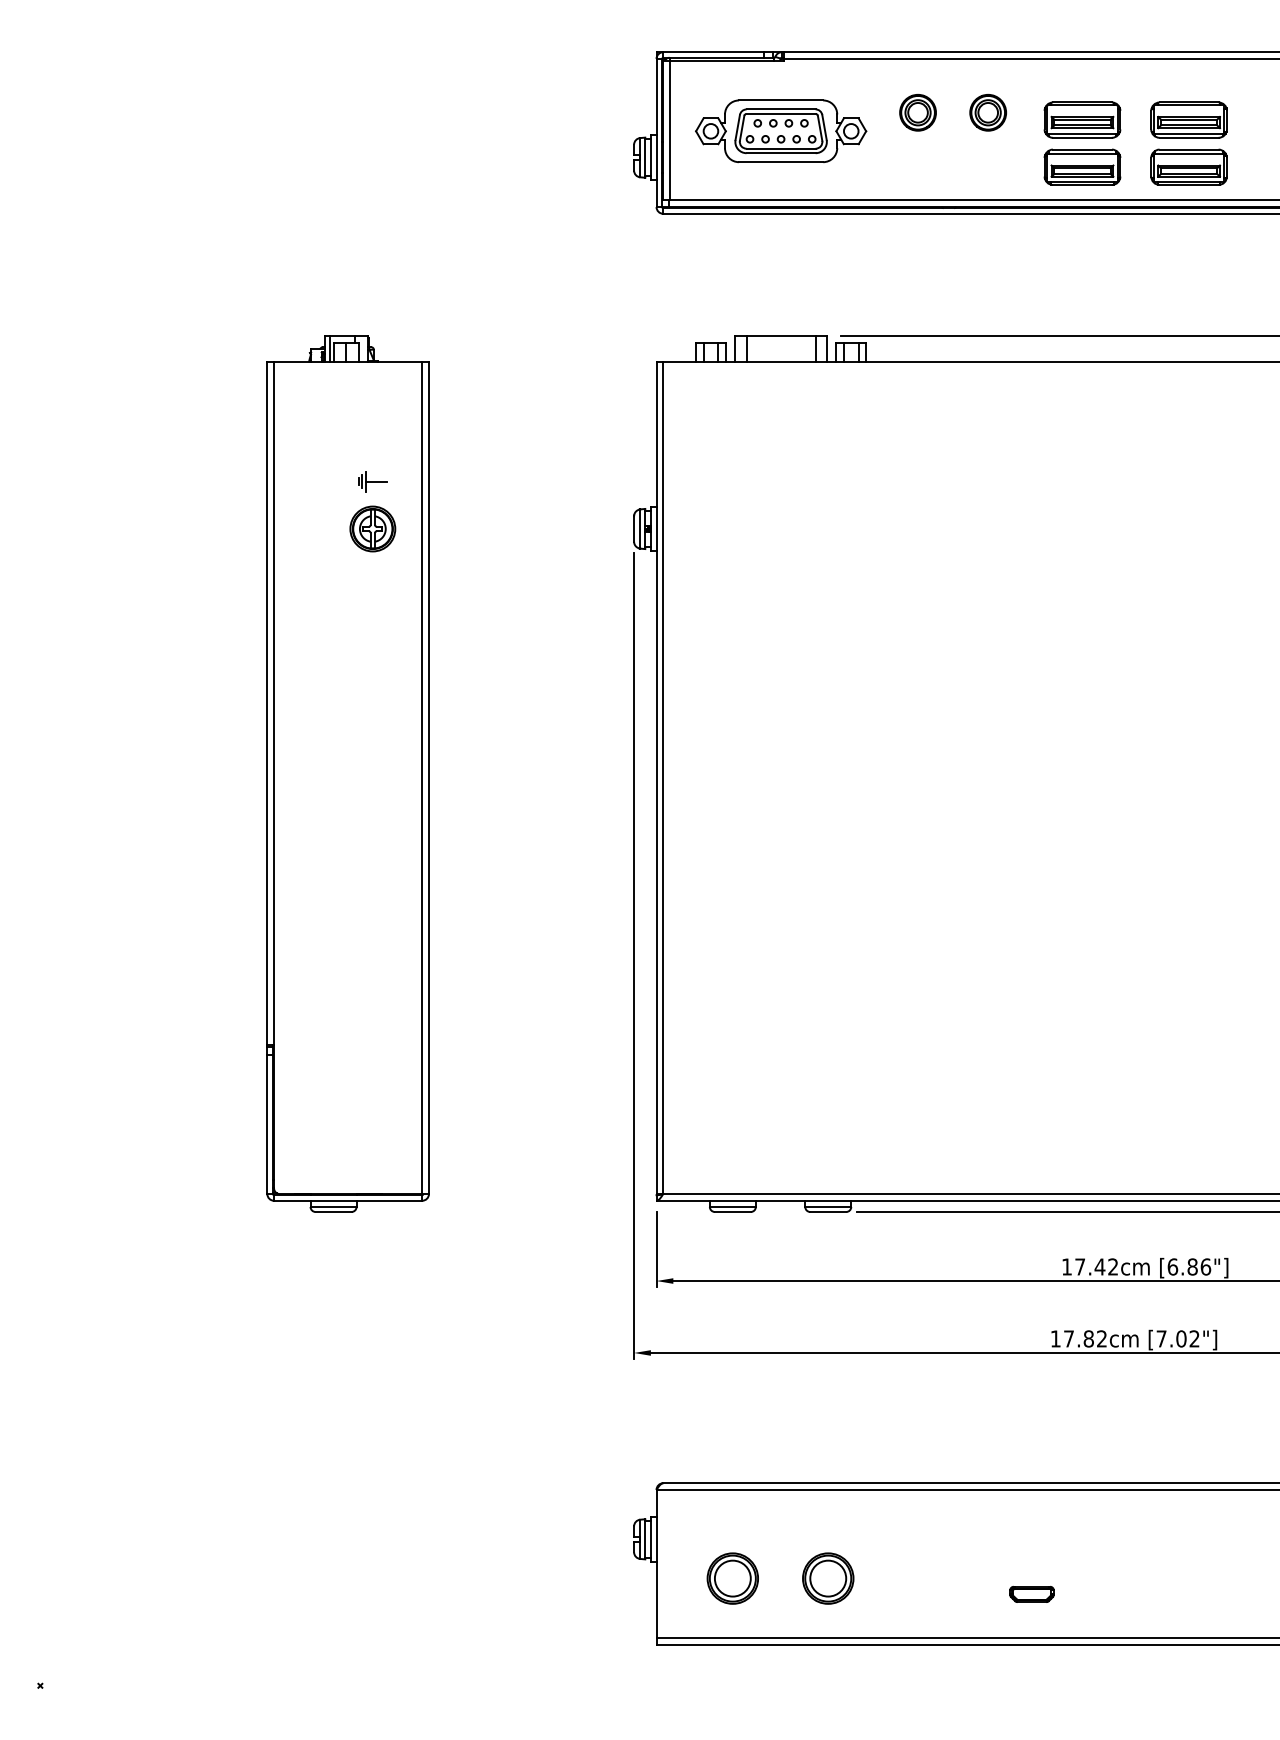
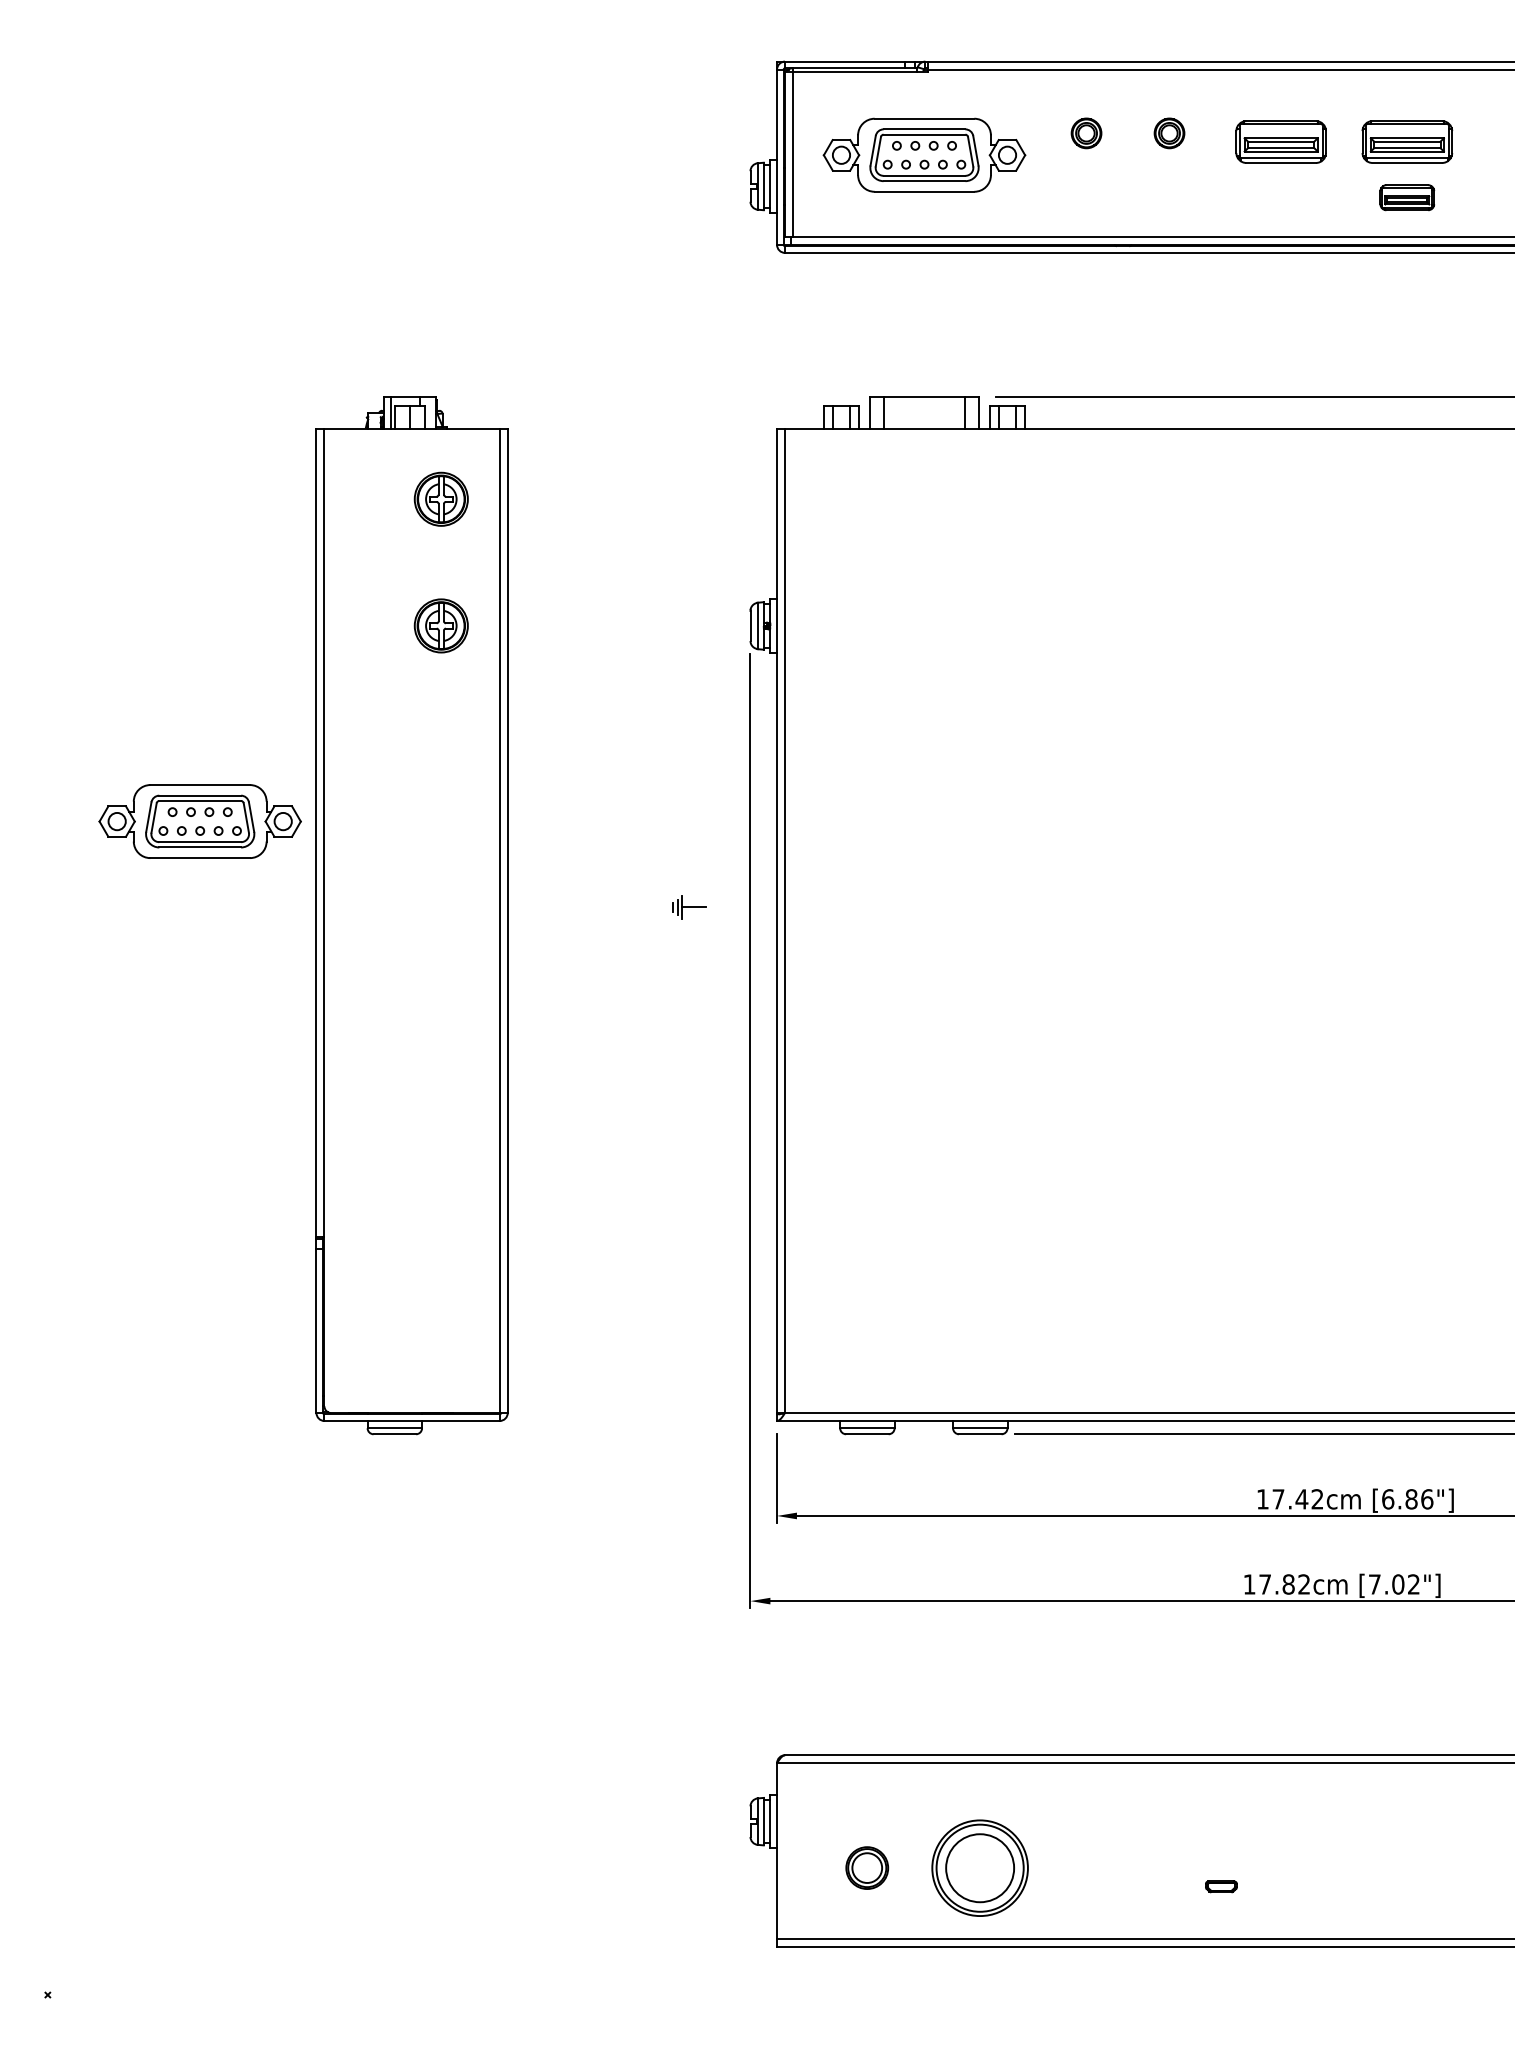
part: (917, 112) -> (1085, 132), size x0.7
part: (987, 112) -> (1168, 132), size x0.7
part: (1082, 166) -> (1281, 196), removed
part: (1188, 166) -> (1406, 196), size x0.6
part: (372, 421) -> (440, 498), added
part: (372, 481) -> (689, 907), moved
part: (169, 694) -> (200, 821), added
part: (732, 1578) -> (866, 1868), size x0.7
part: (828, 1578) -> (980, 1868), size x1.6
part: (1031, 1594) -> (1220, 1886), size x0.6

